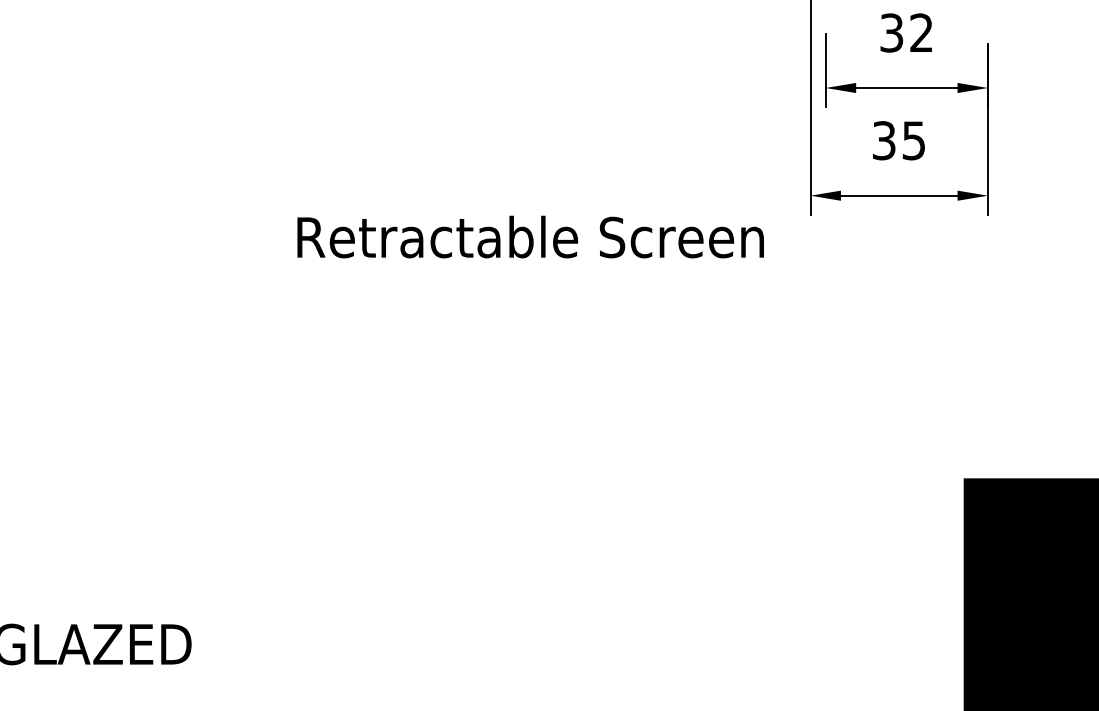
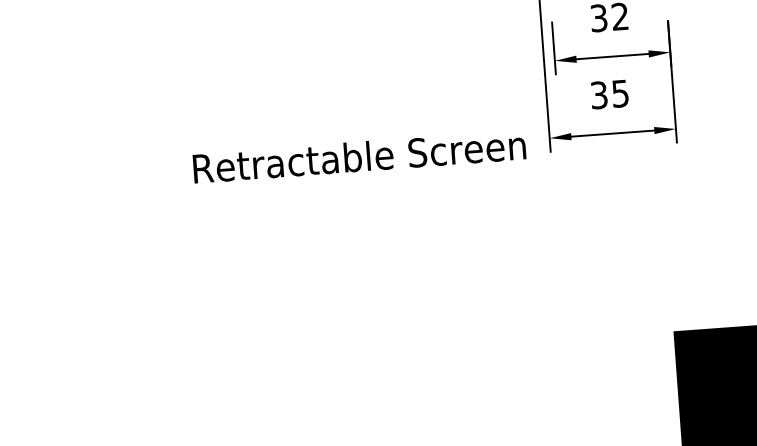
text: (530, 236) -> (359, 156), moved

